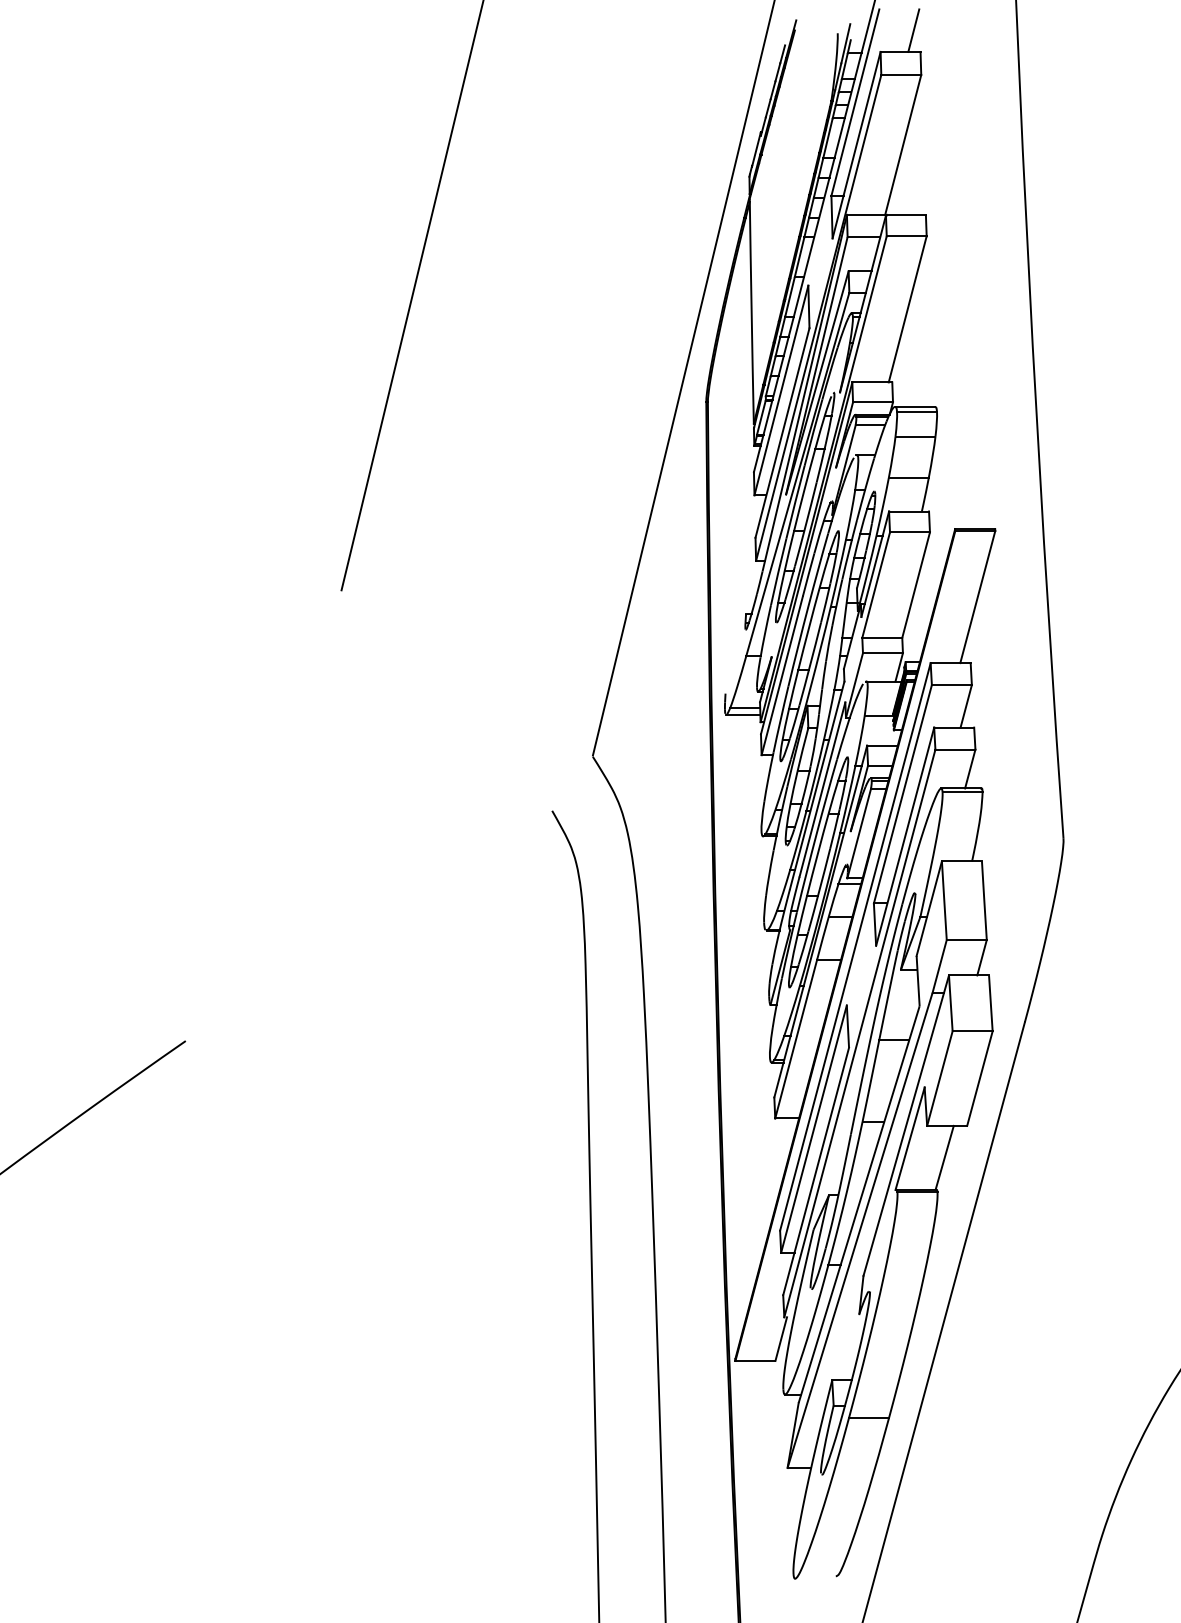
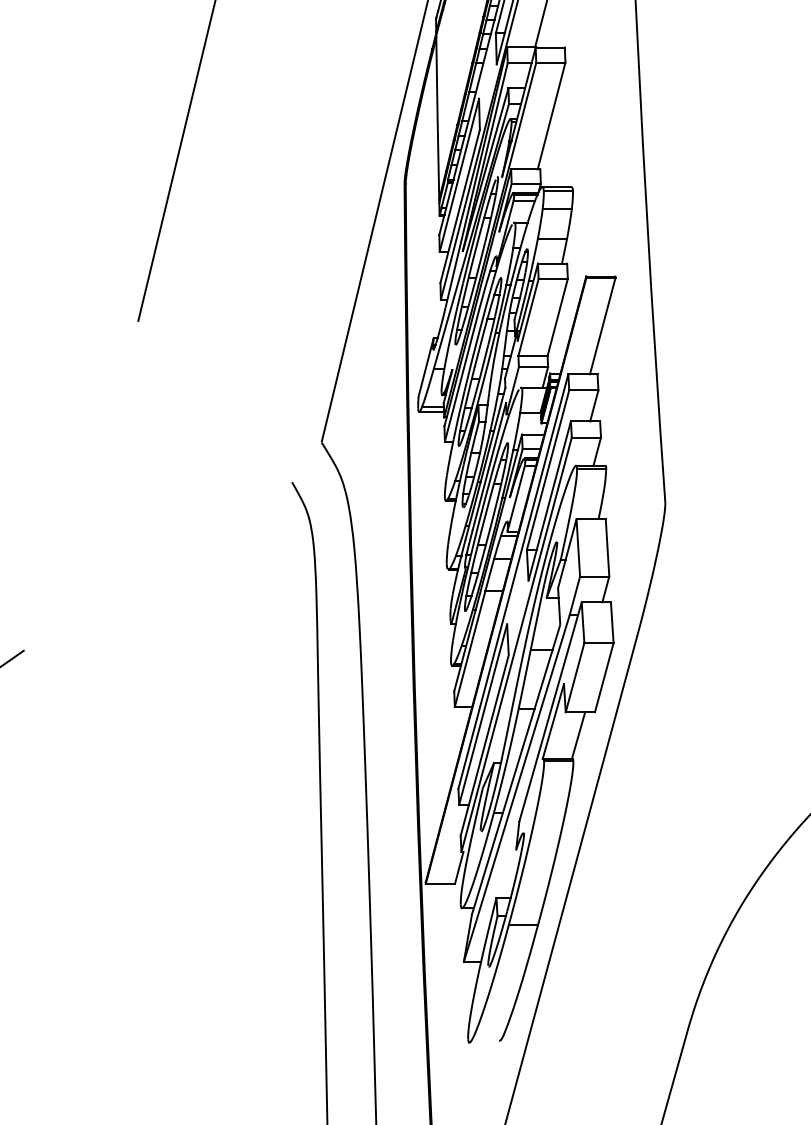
line: (735, 653) -> (425, 367), added

